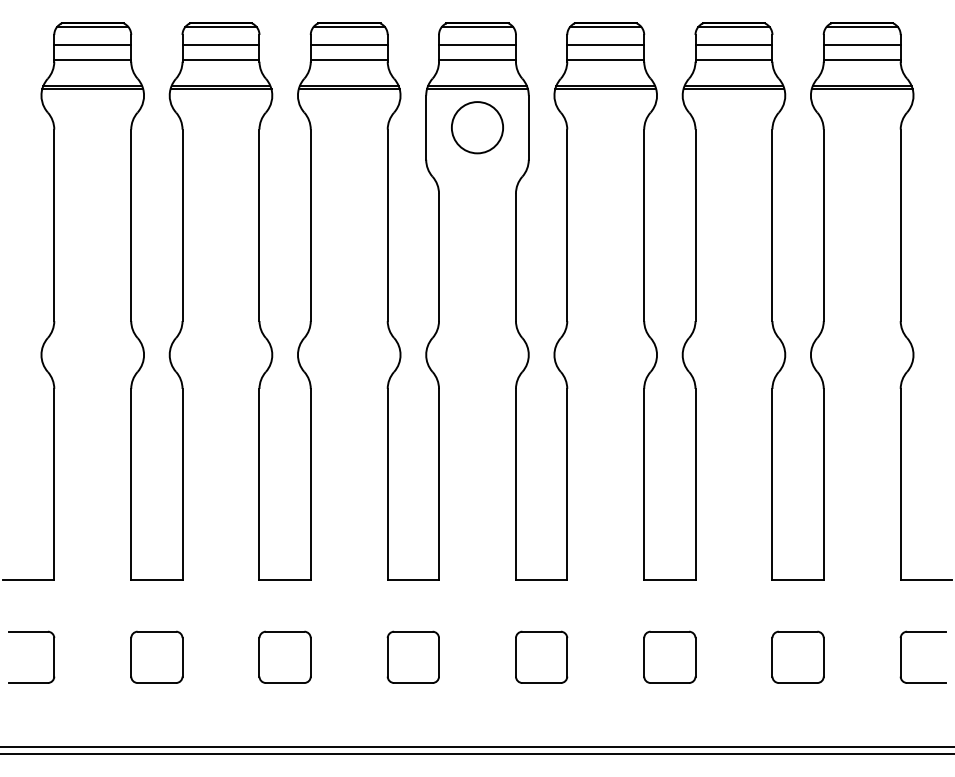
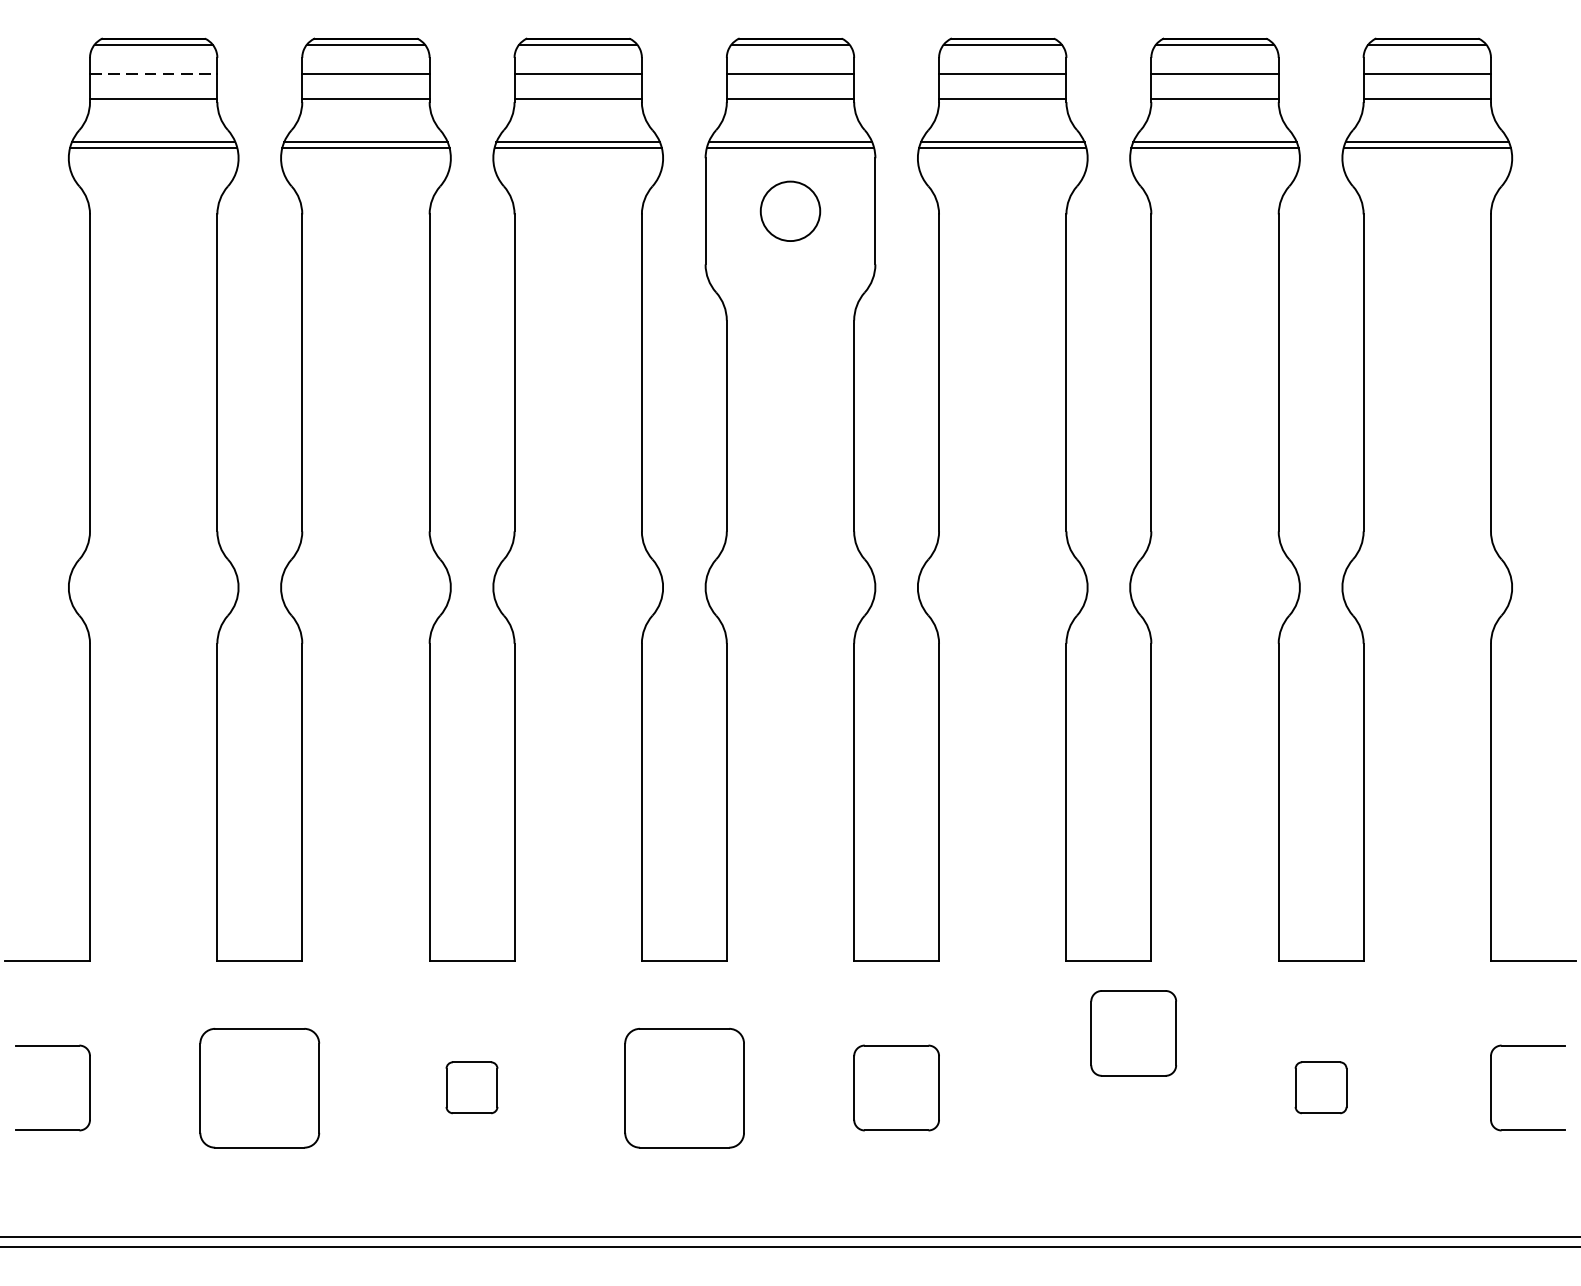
line: (93, 44) -> (154, 73), solid -> dashed
circle: (477, 127) -> (790, 210), size x0.7
part: (156, 656) -> (259, 1086), size x1.4
part: (284, 656) -> (471, 1086), size x0.6
part: (412, 656) -> (682, 1086), size x1.4
part: (669, 656) -> (1133, 1031), moved
part: (797, 656) -> (1320, 1086), size x0.6

